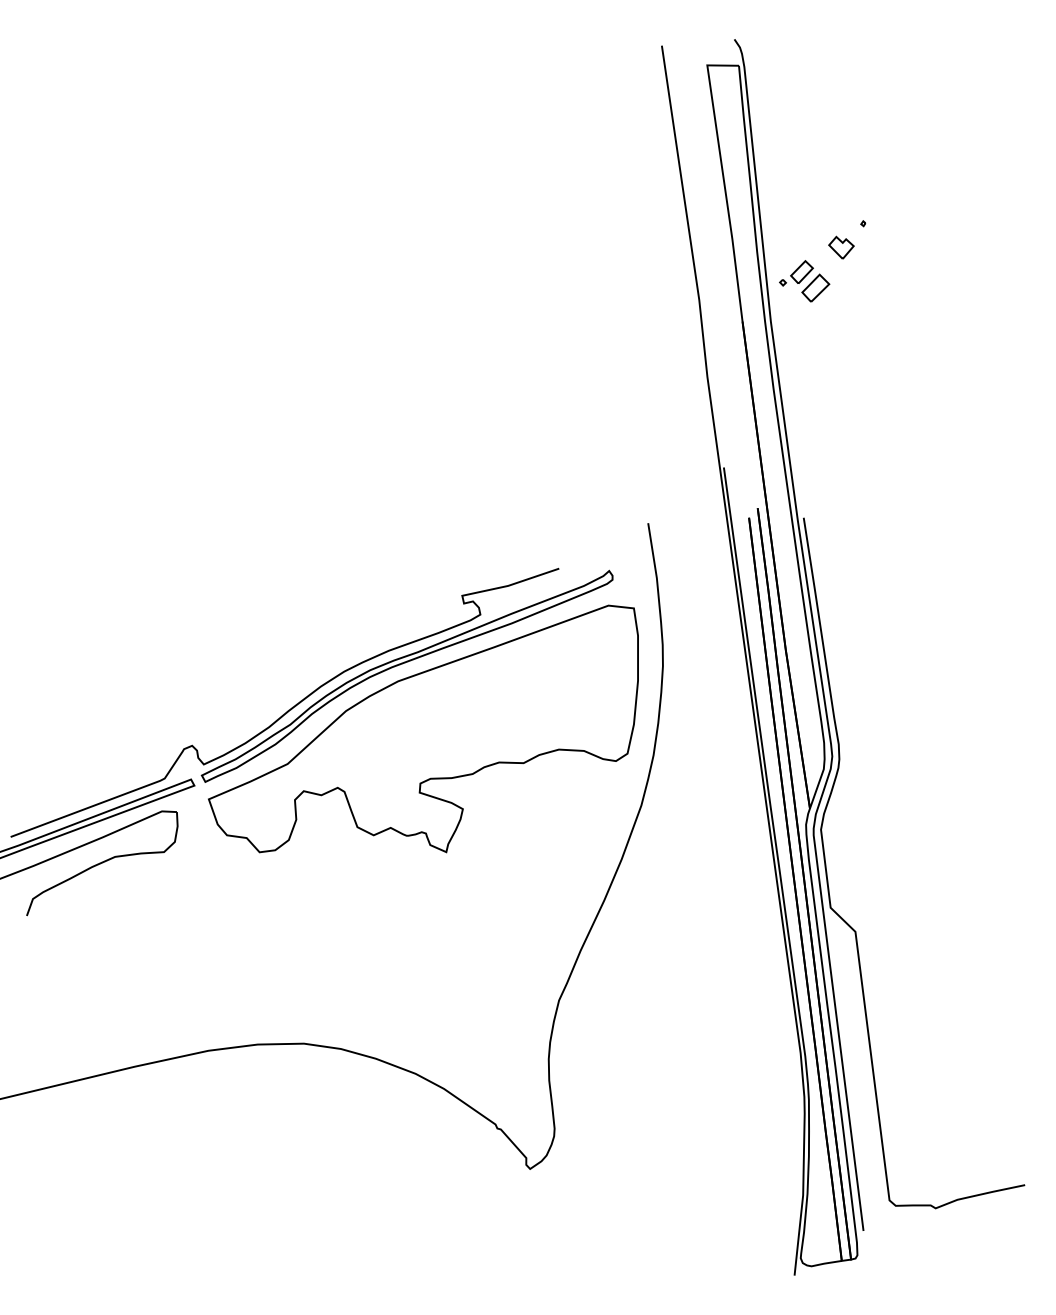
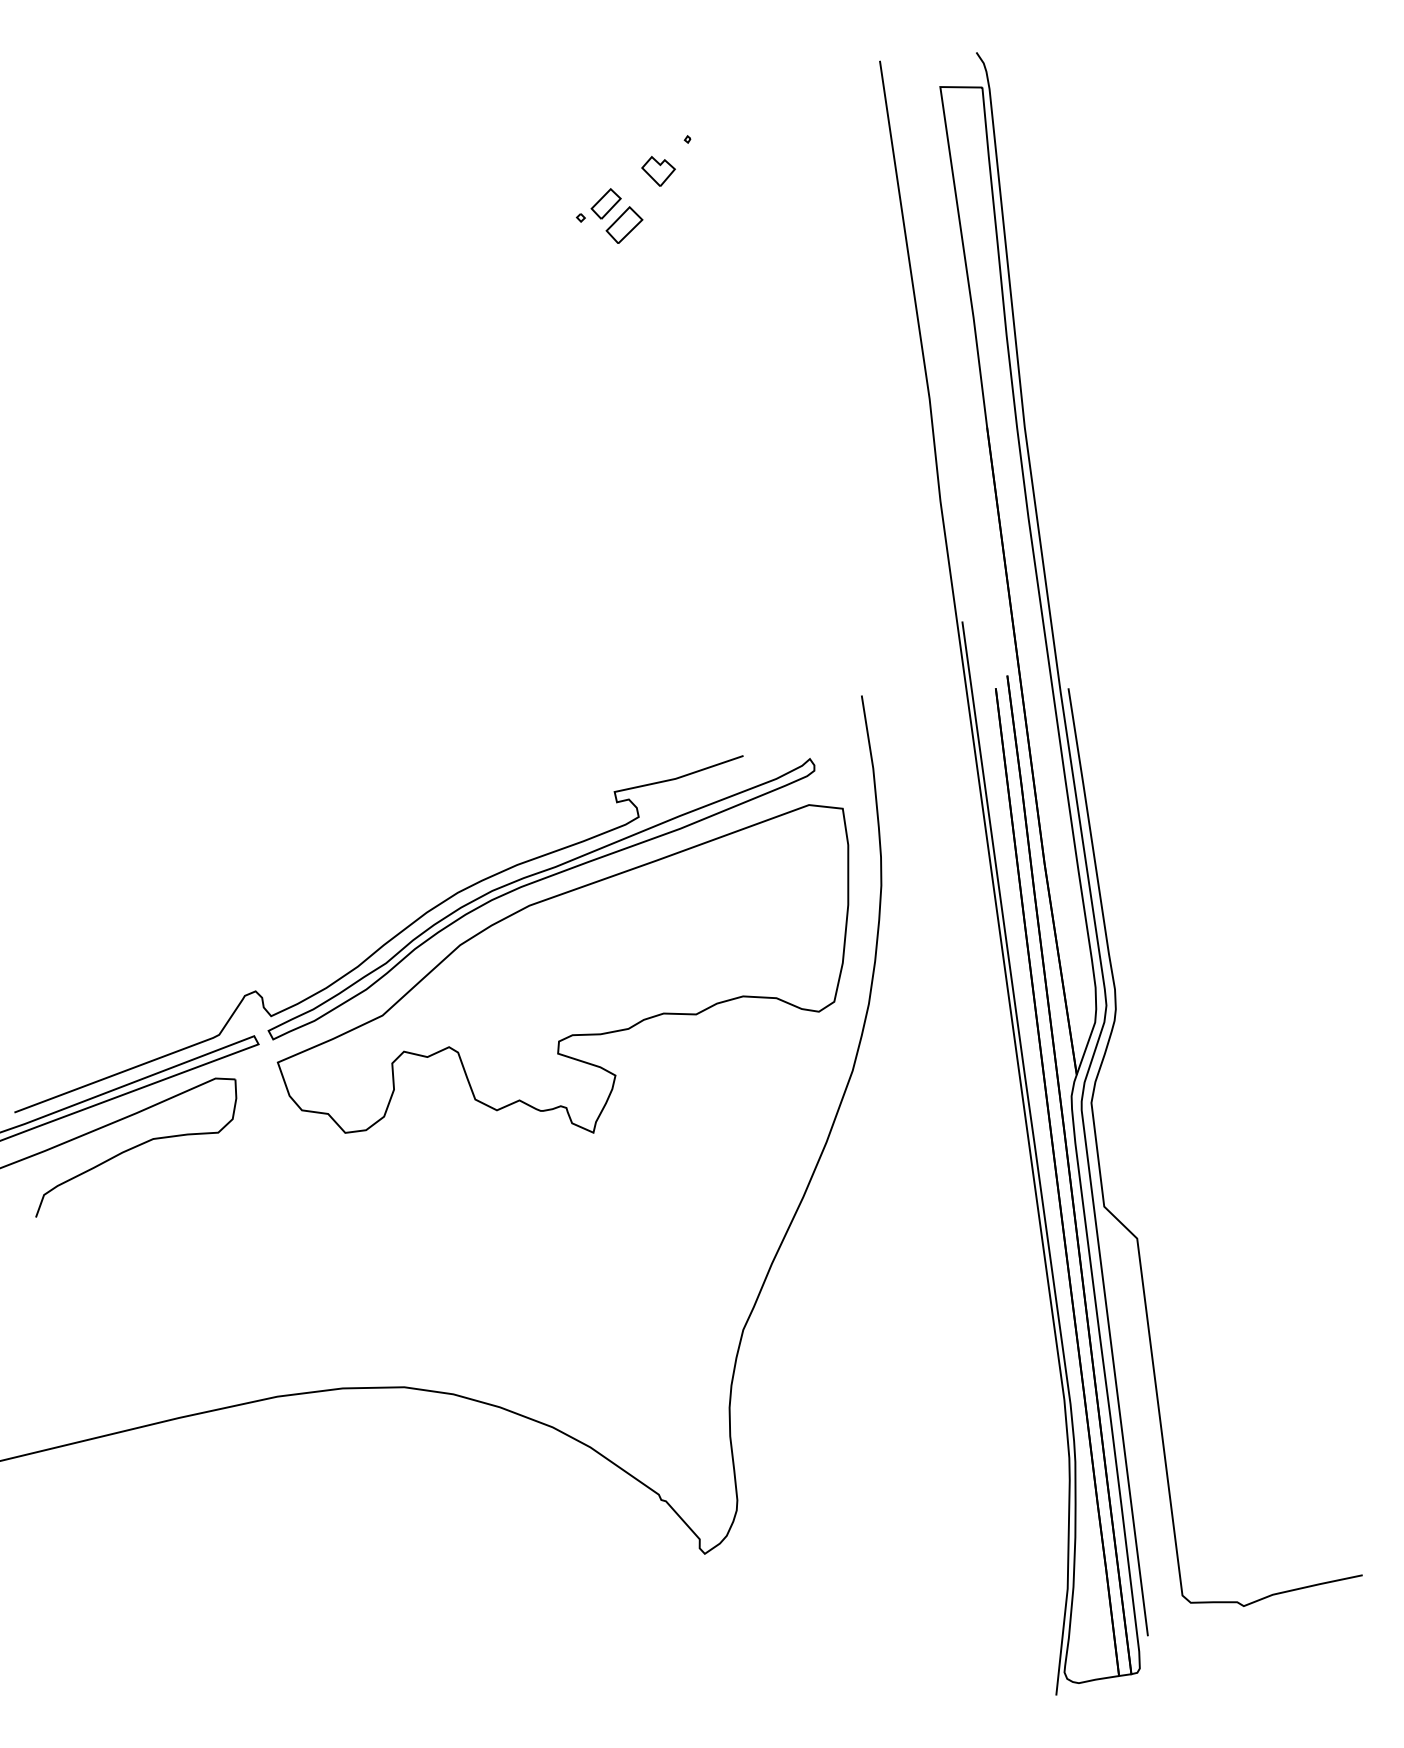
part: (813, 268) -> (621, 198), moved

